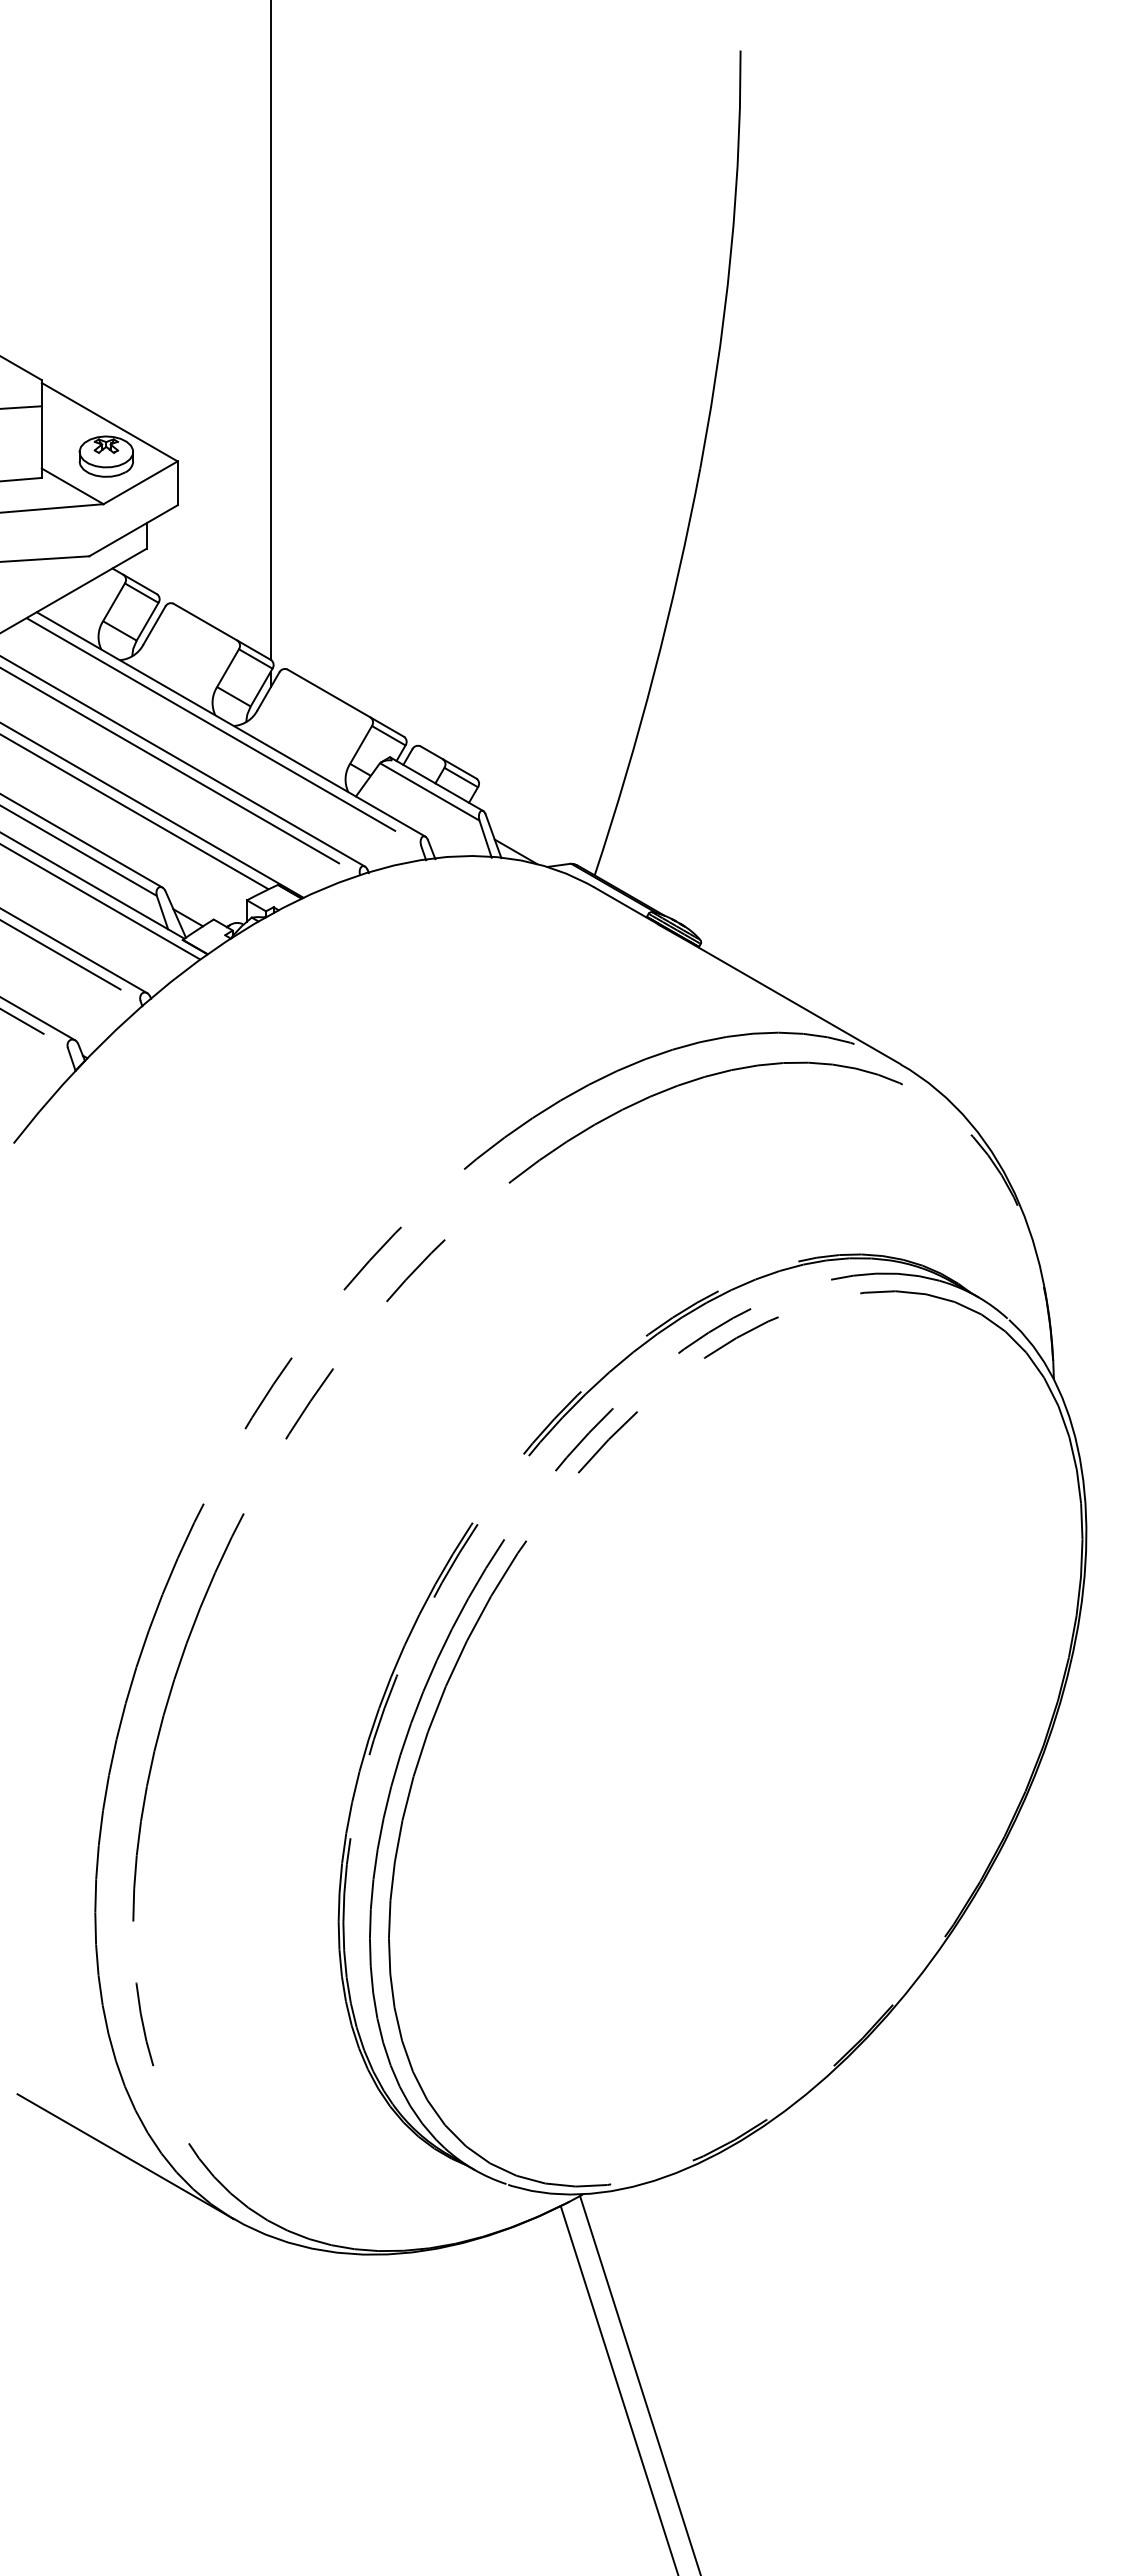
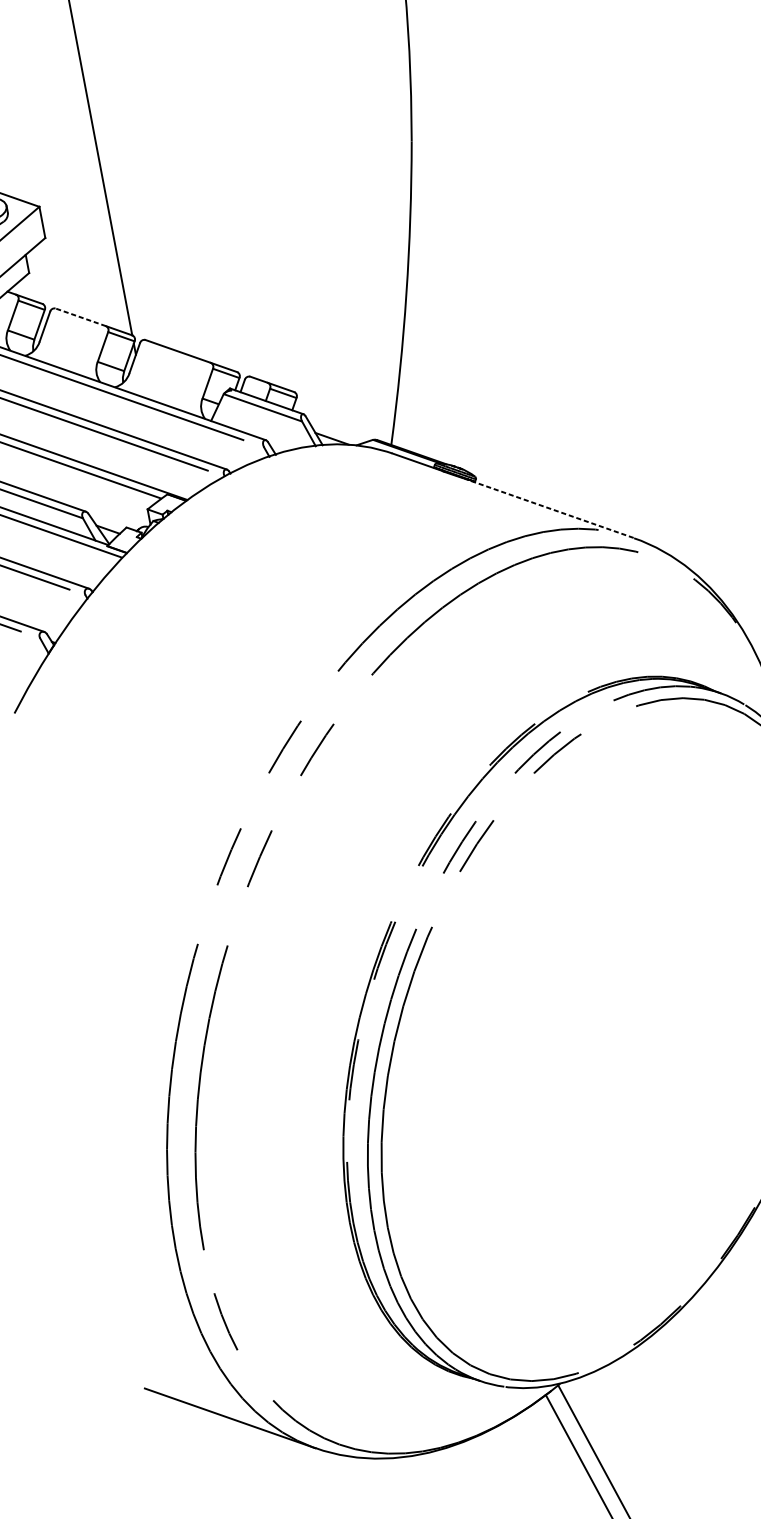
line: (205, 621) -> (80, 316), solid -> dashed
line: (792, 1001) -> (548, 508), solid -> dashed

